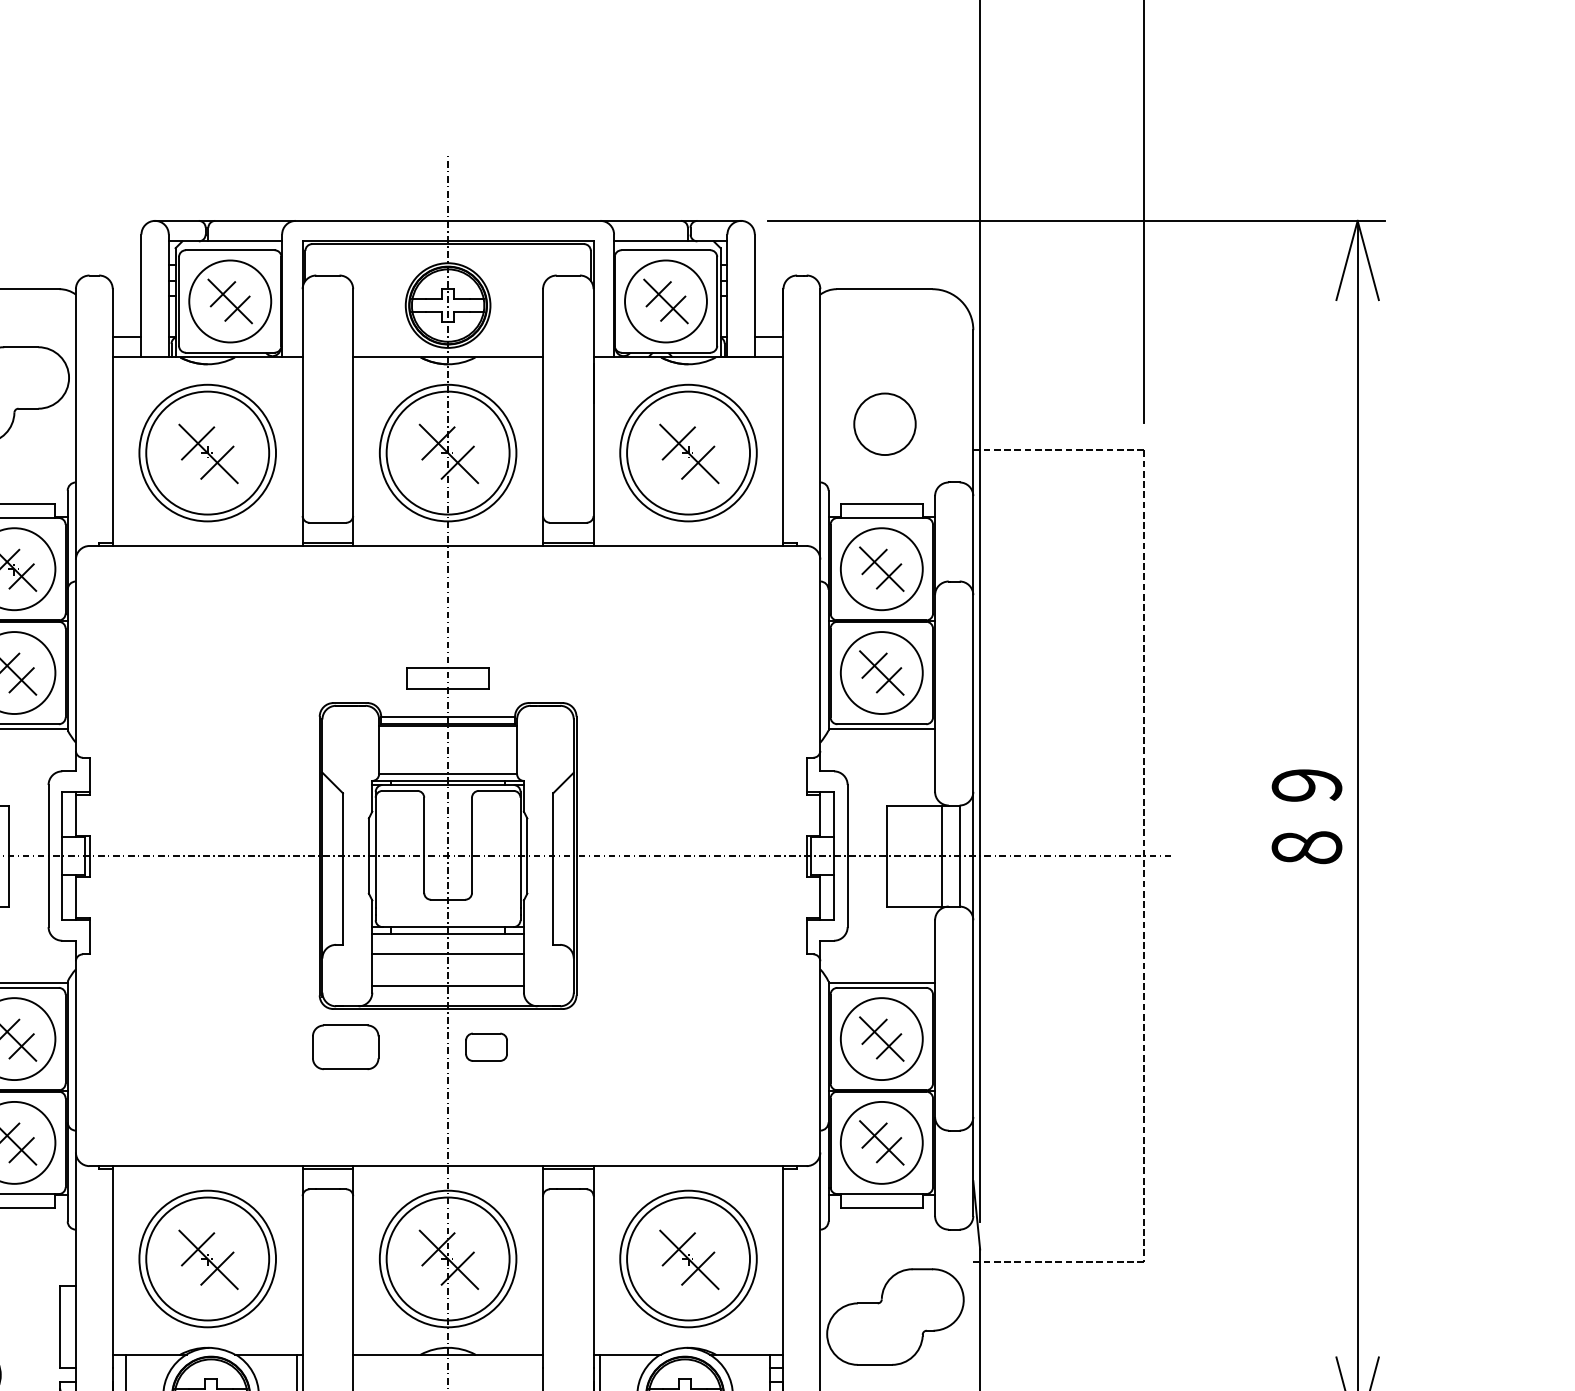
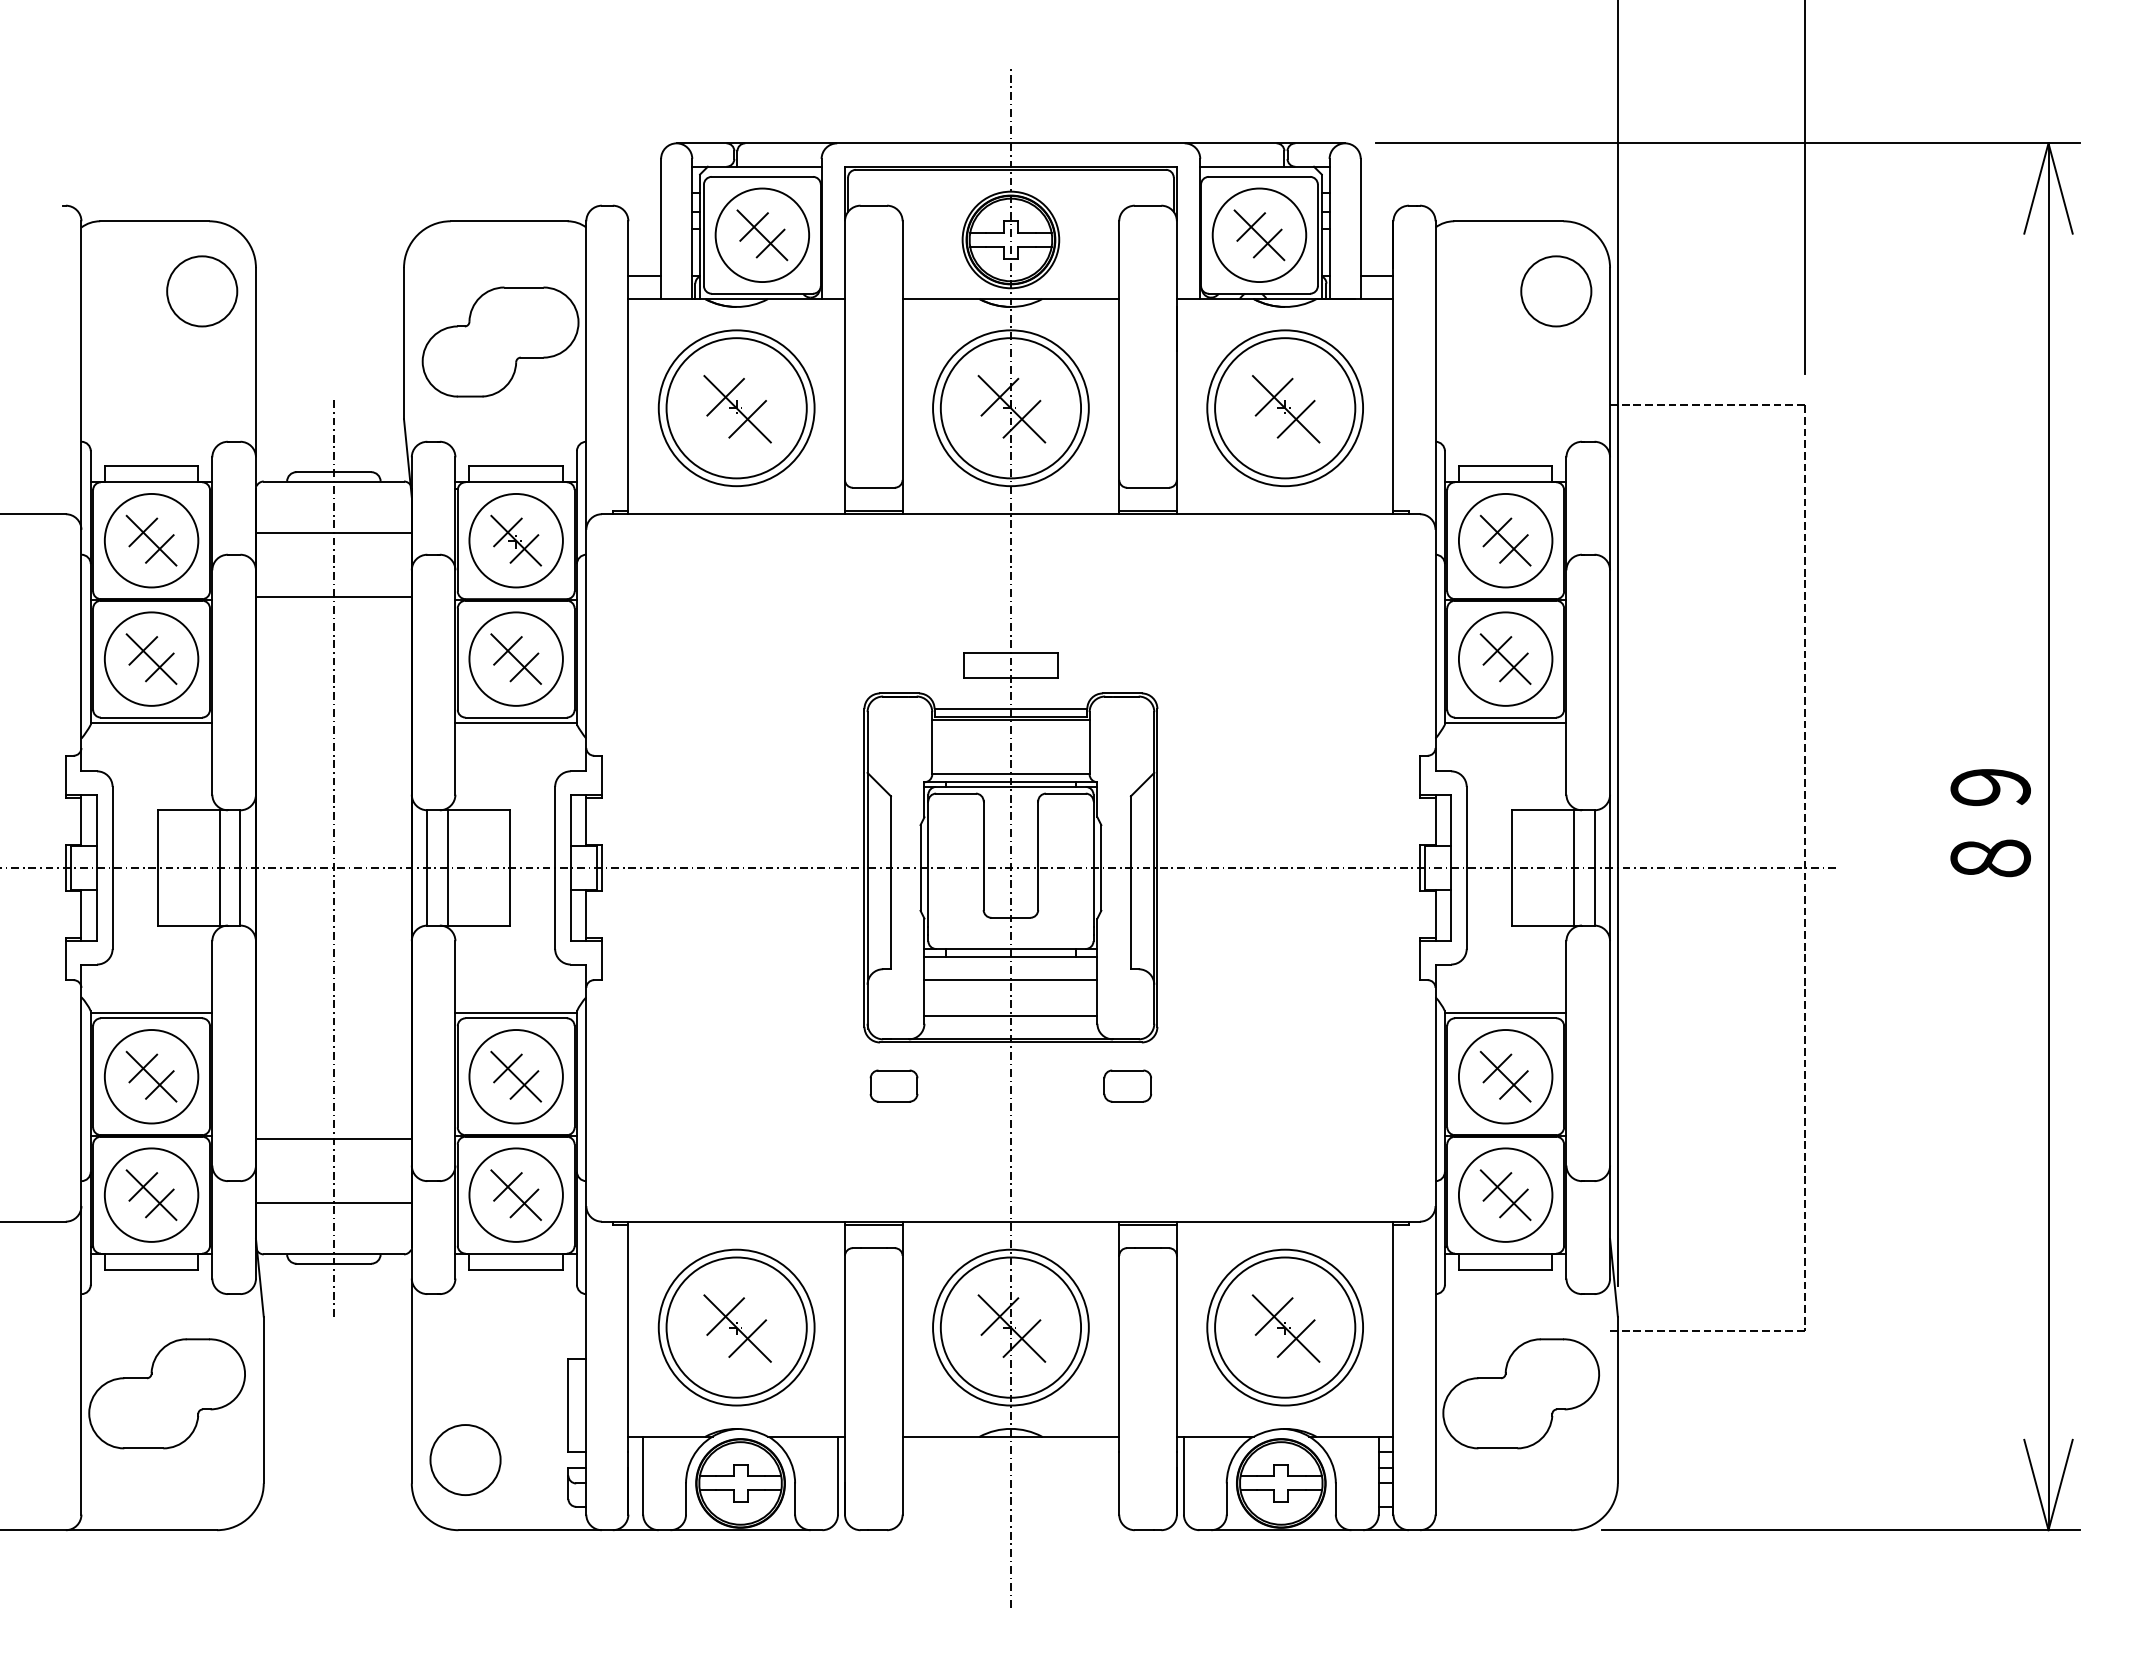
circle: (885, 424) -> (1556, 291), moved
part: (345, 1046) -> (893, 1085), size x0.62
part: (486, 1046) -> (1127, 1085), moved

